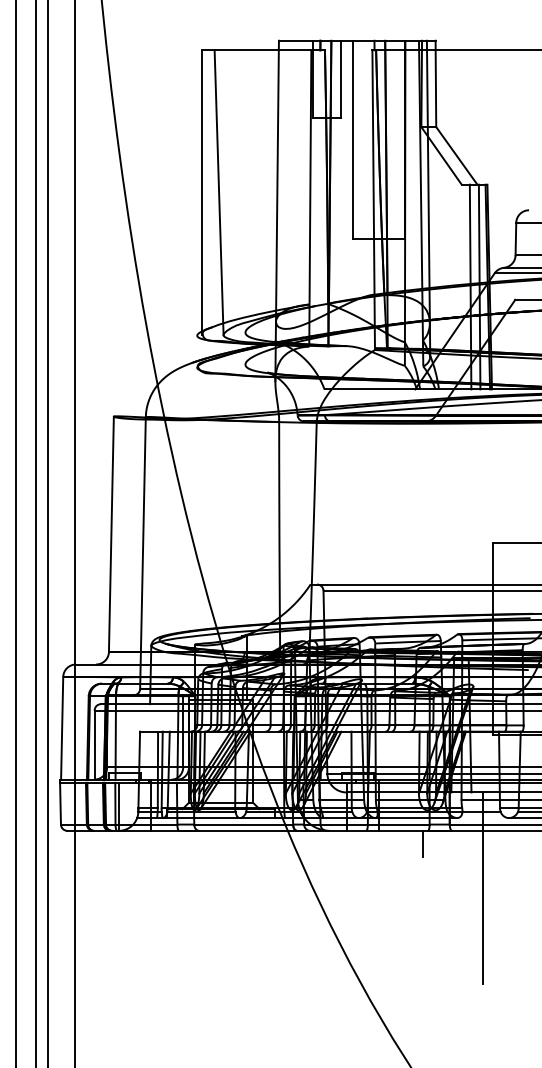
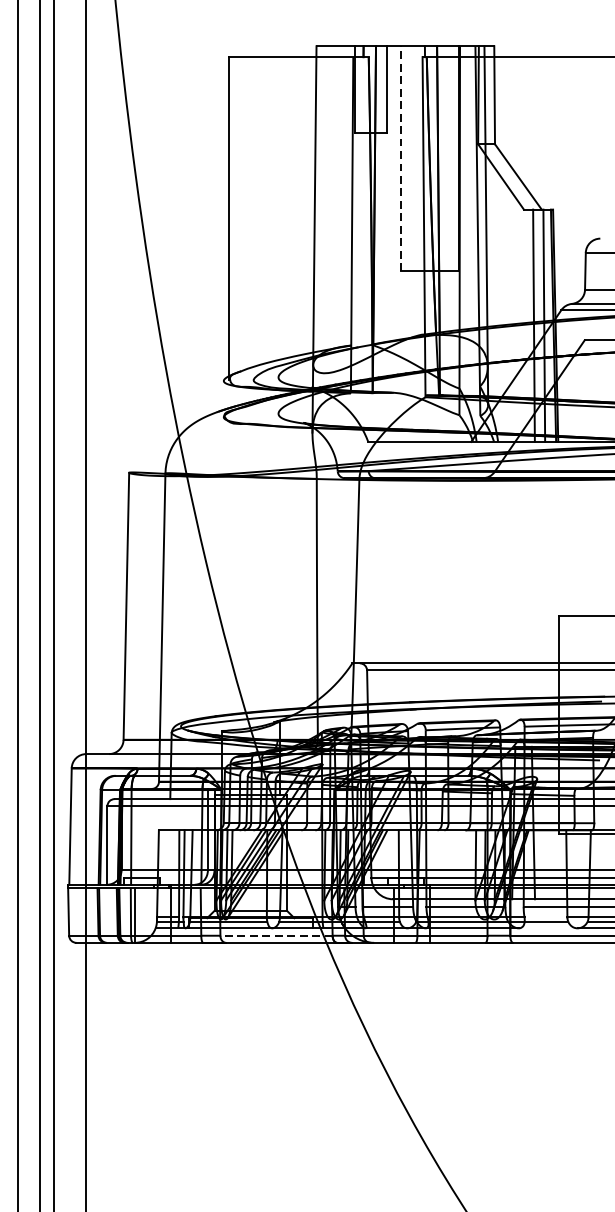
line: (353, 139) -> (401, 158), solid -> dashed
line: (218, 192) -> (247, 218), removed
line: (243, 824) -> (276, 935), solid -> dashed
line: (422, 843) -> (479, 957), removed
line: (483, 888) -> (548, 1008), removed

